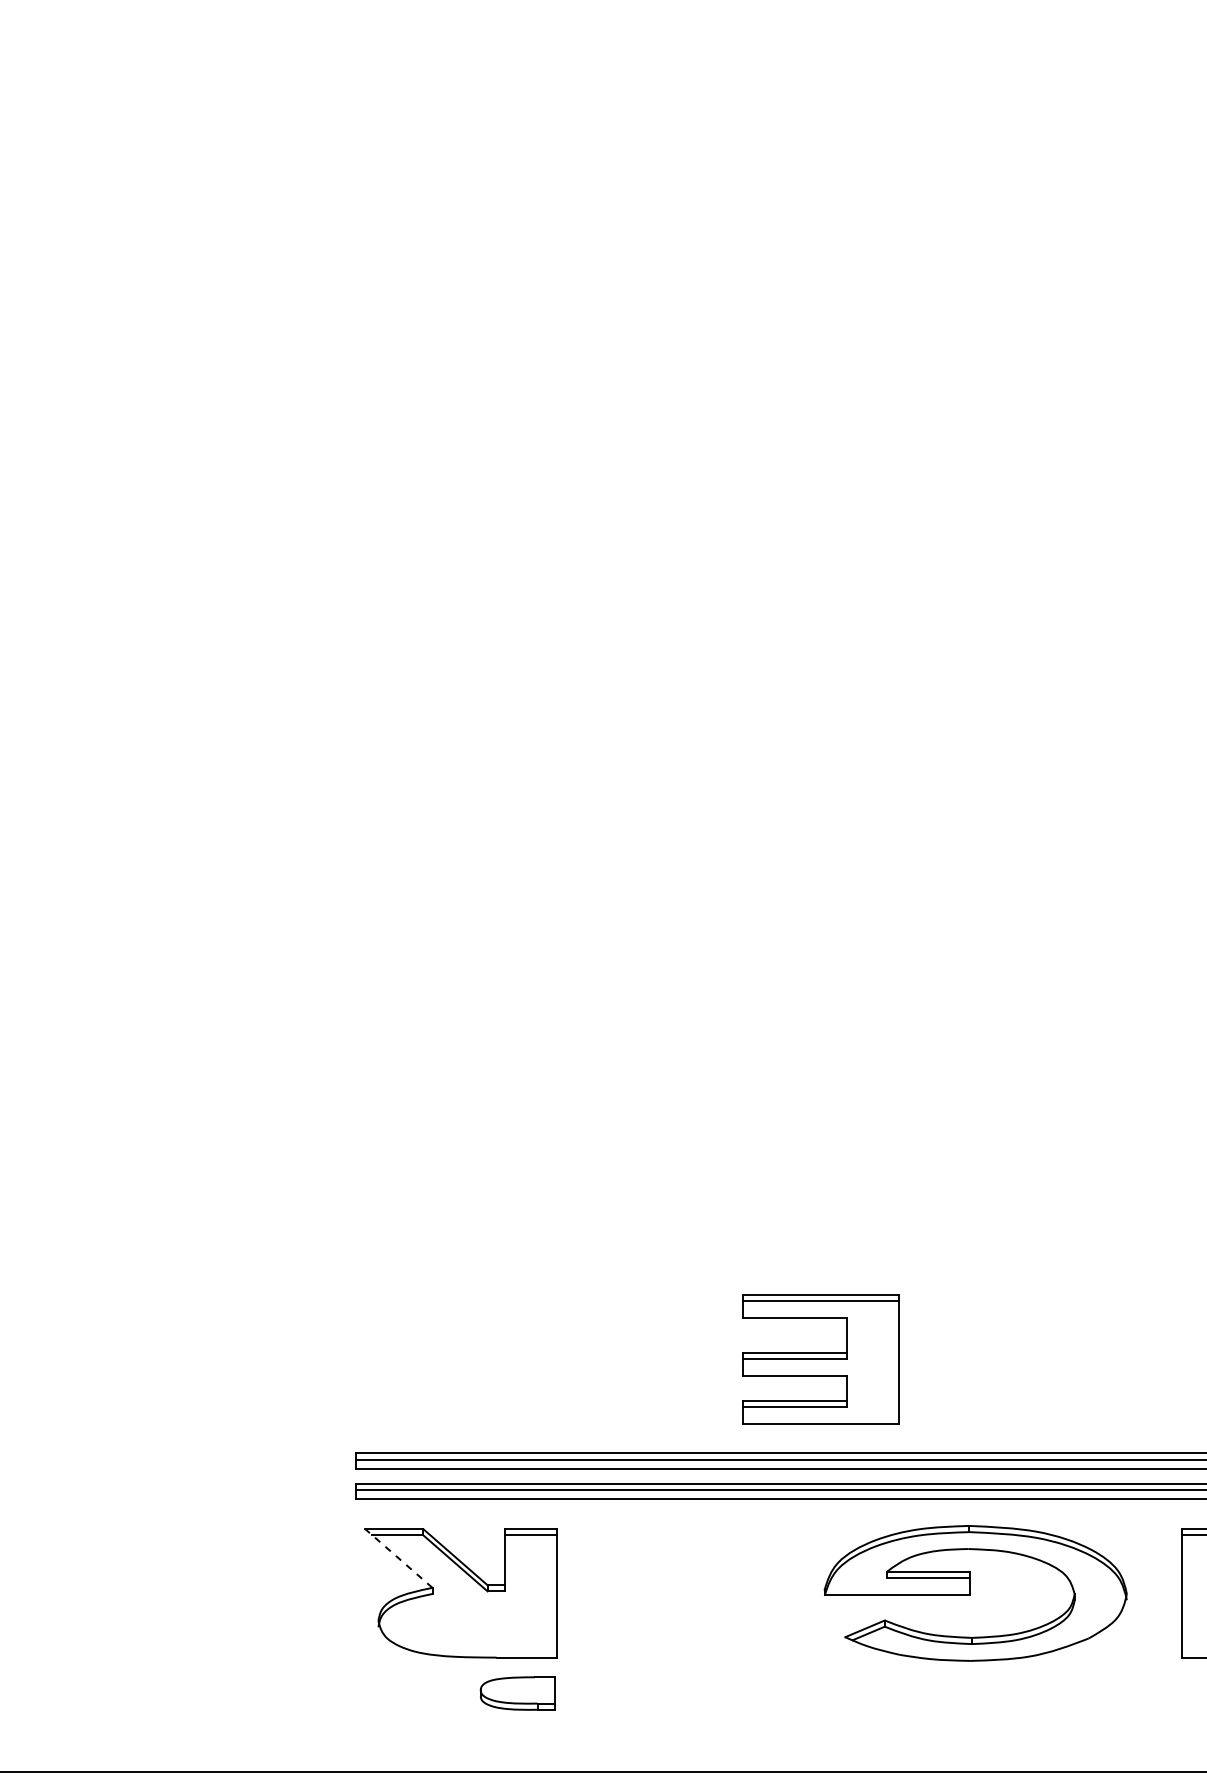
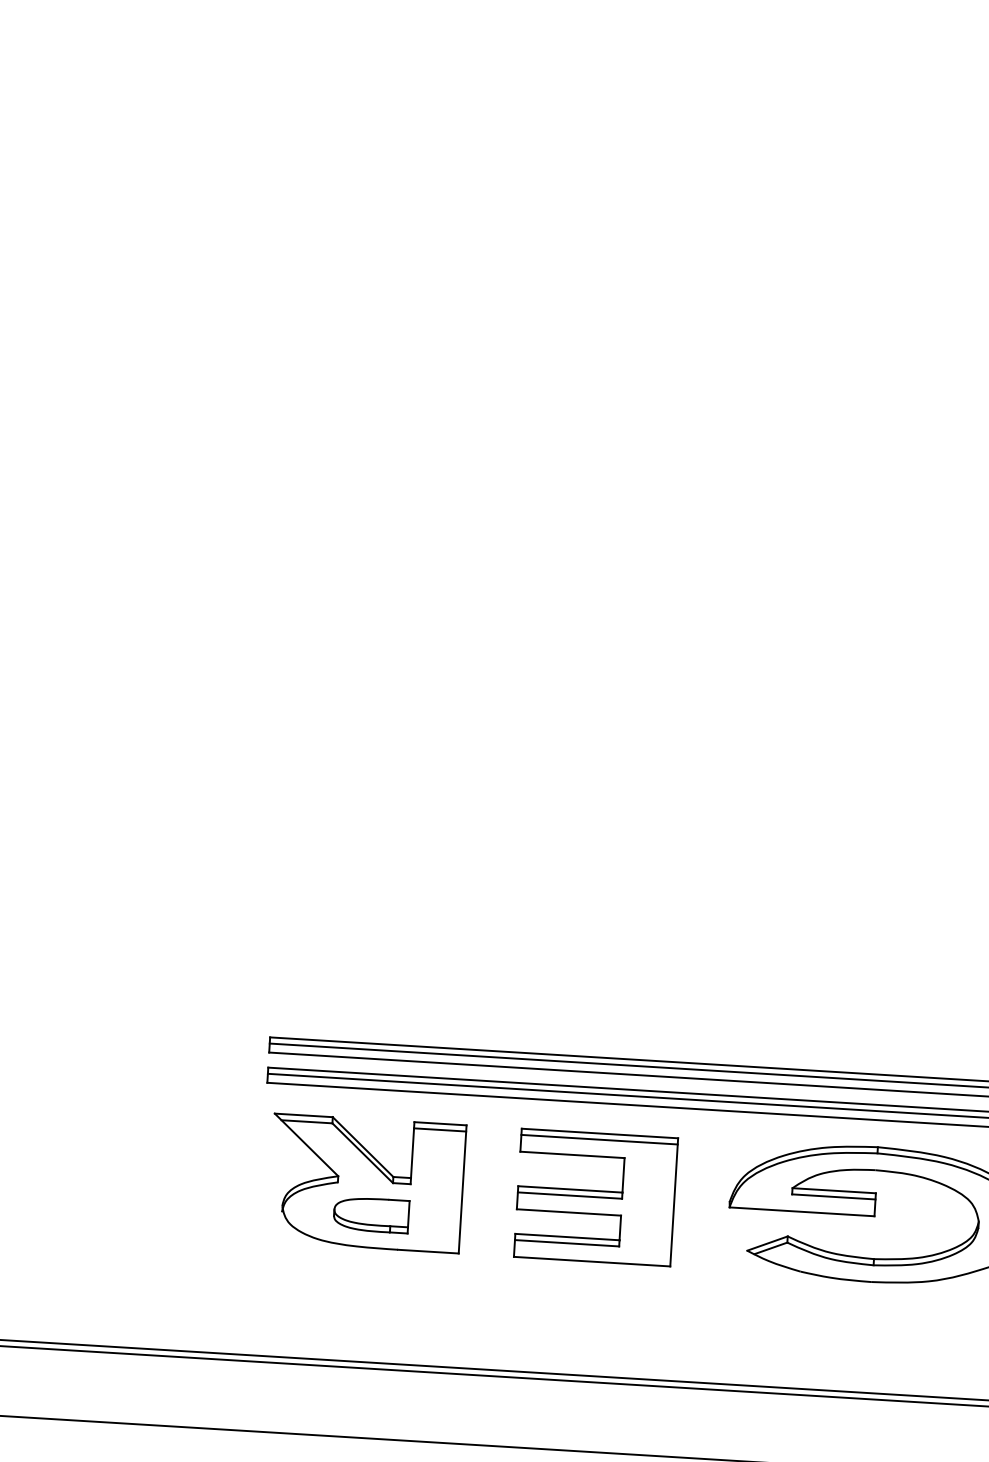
part: (820, 1359) -> (595, 1197), moved
line: (398, 1558) -> (306, 1144), dashed -> solid
part: (517, 1693) -> (370, 1214), moved

